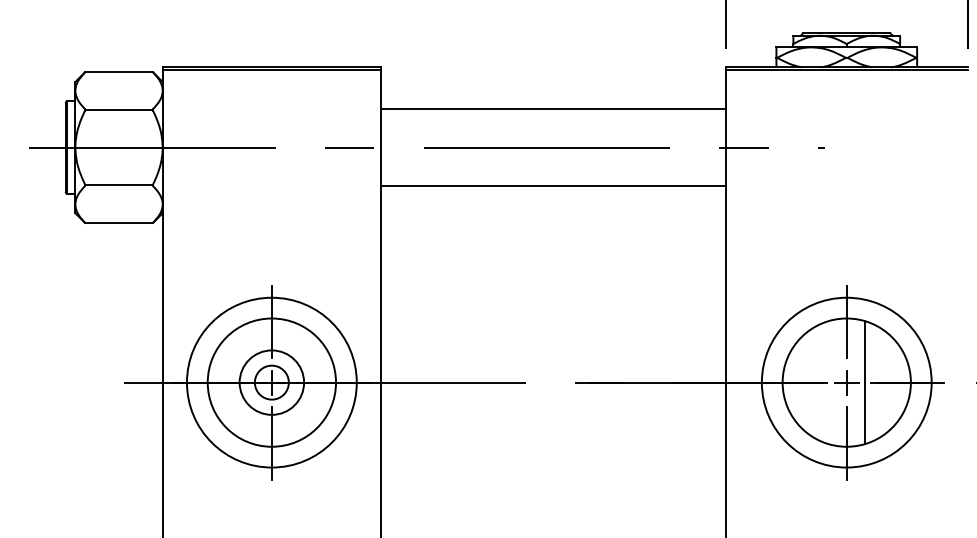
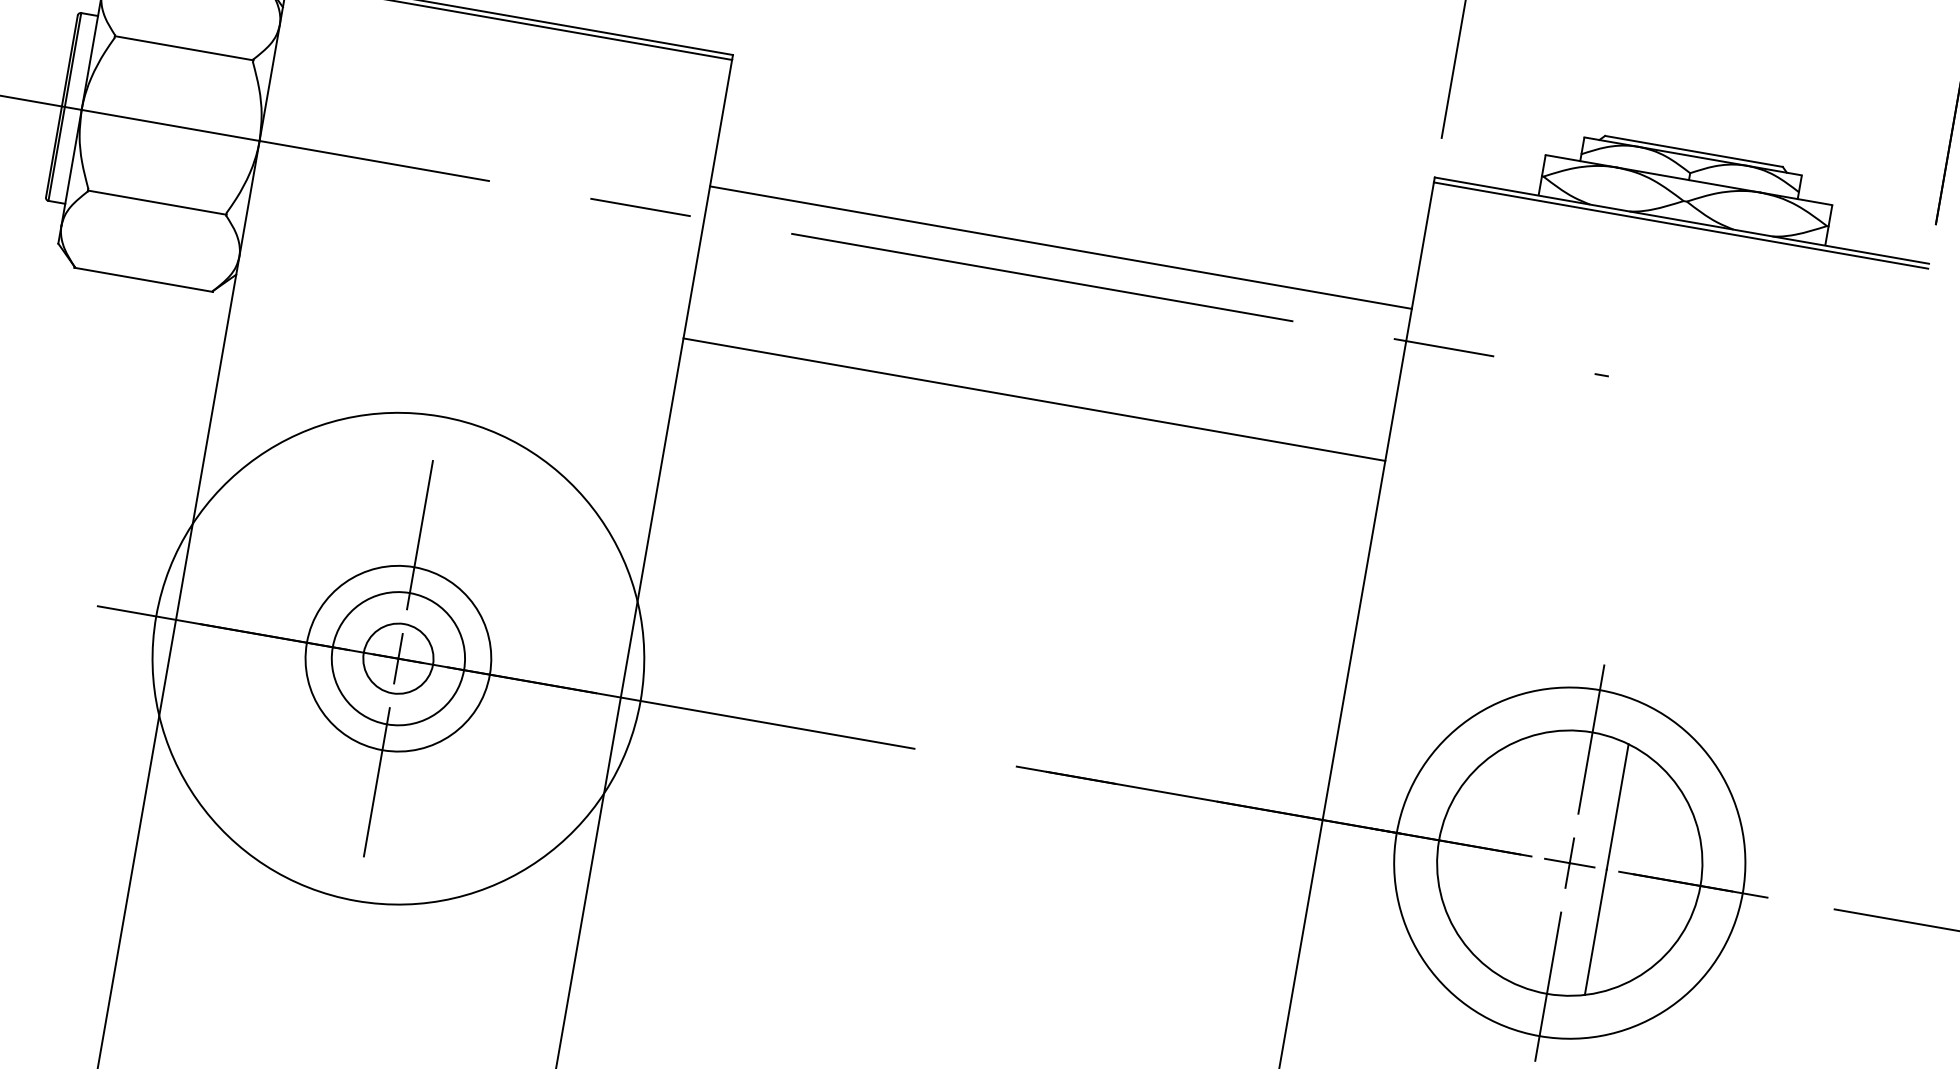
line: (553, 108) -> (1061, 247), moved
line: (553, 186) -> (1034, 399), moved
circle: (271, 382) -> (397, 658), size x0.7
circle: (271, 382) -> (397, 658), size x1.4

